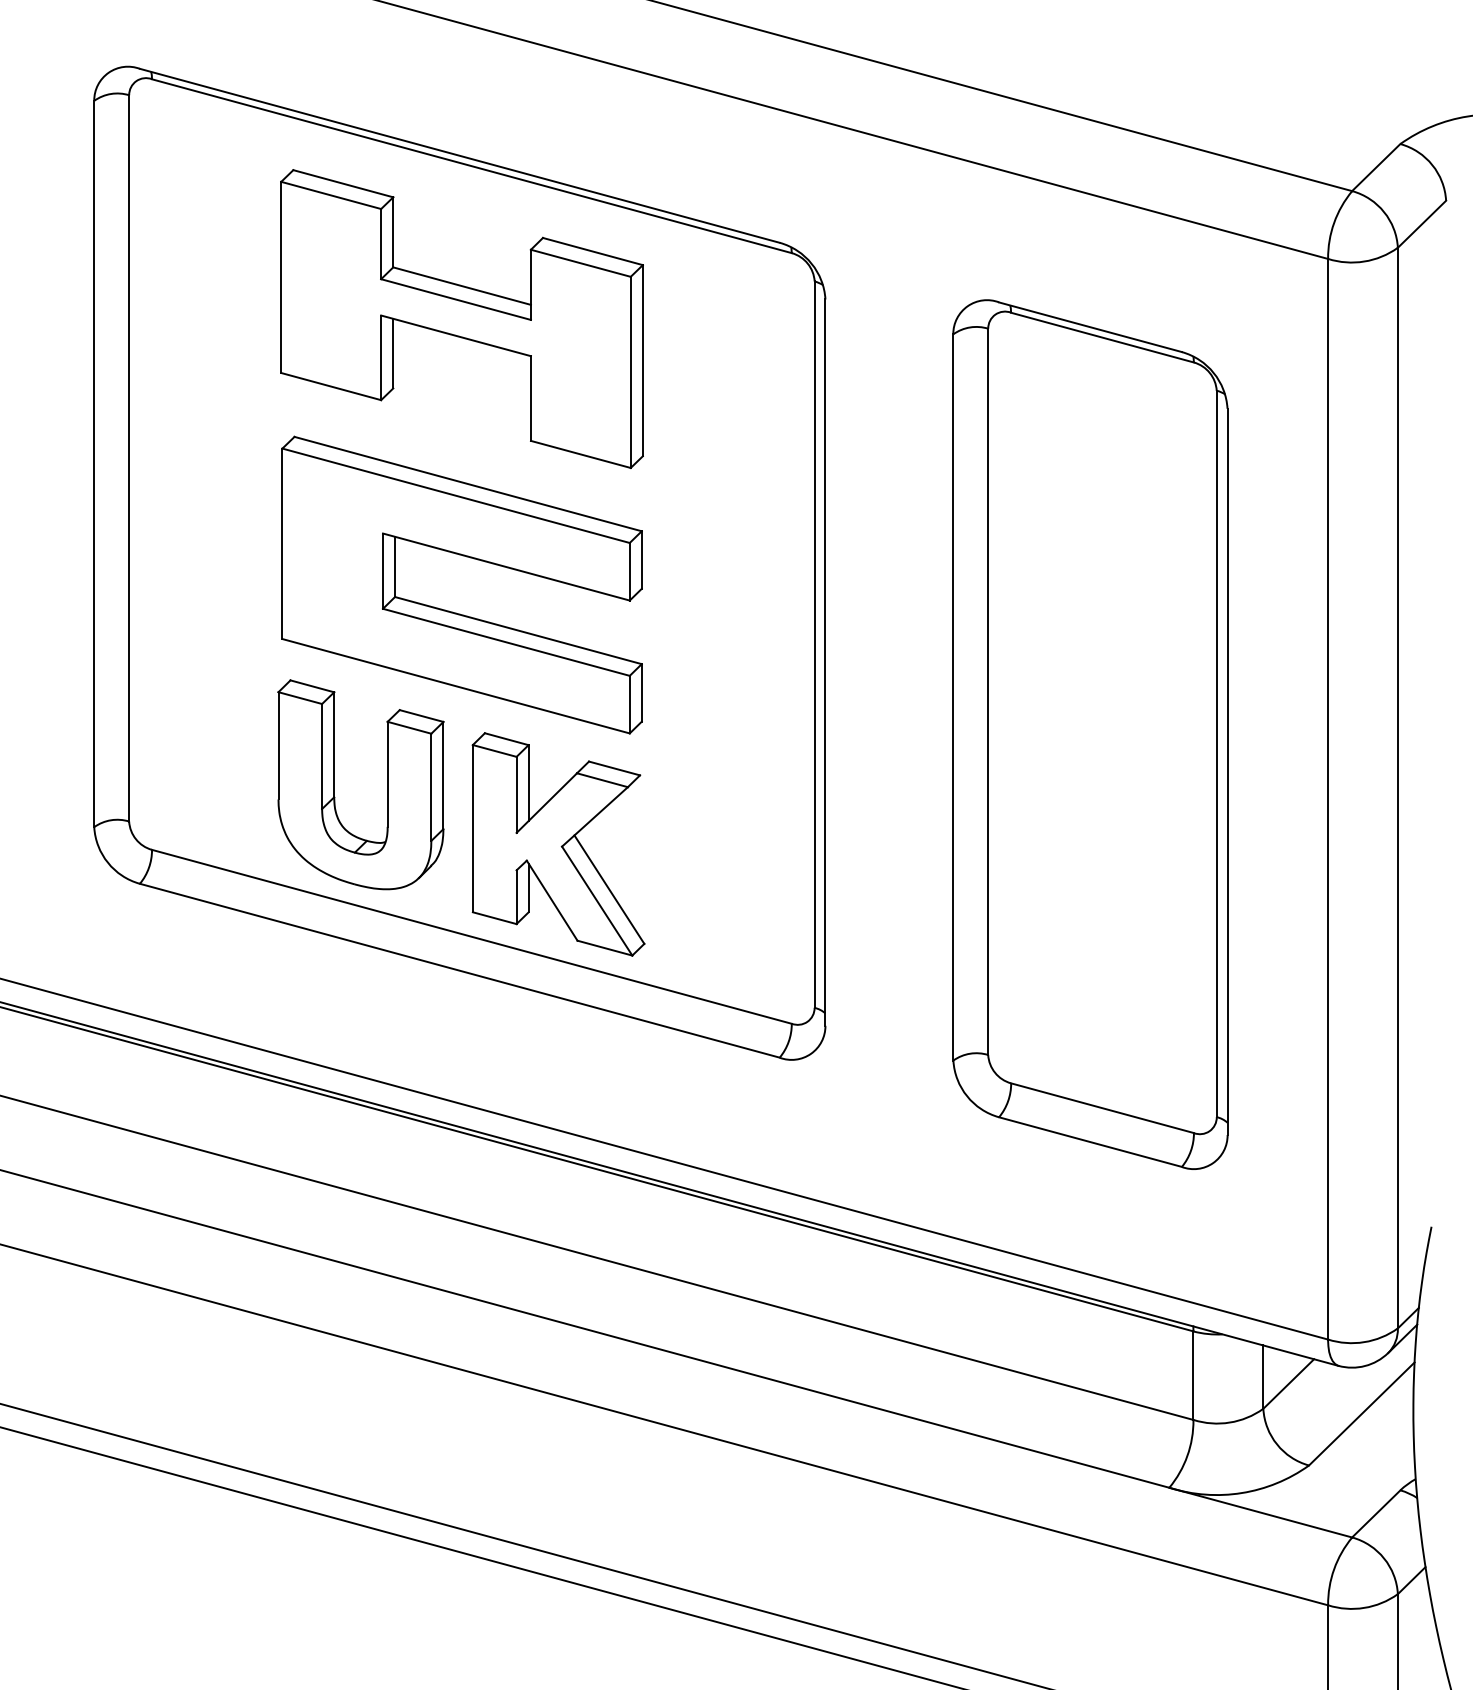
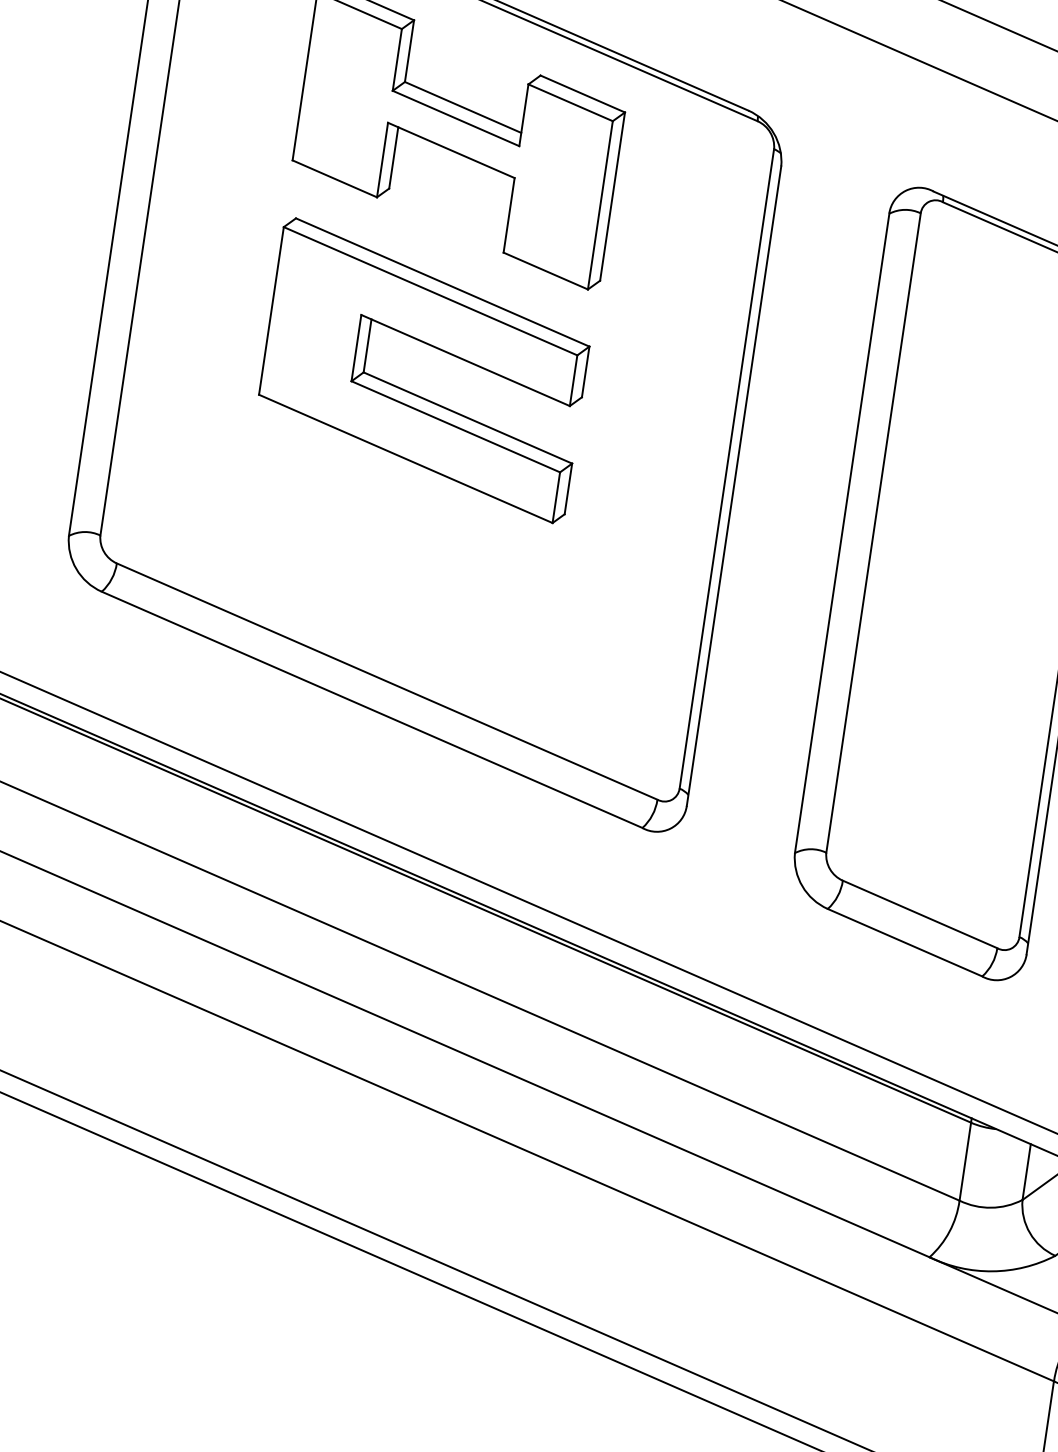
part: (334, 784) -> (285, 529), removed
part: (558, 844) -> (475, 611), removed

